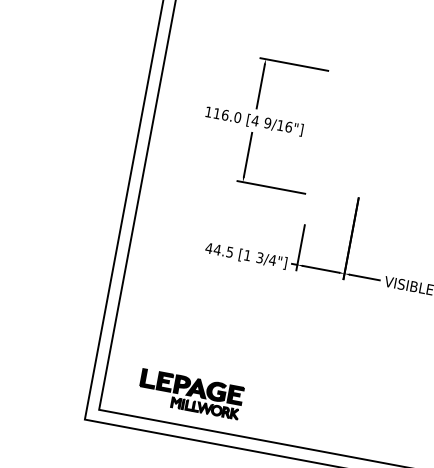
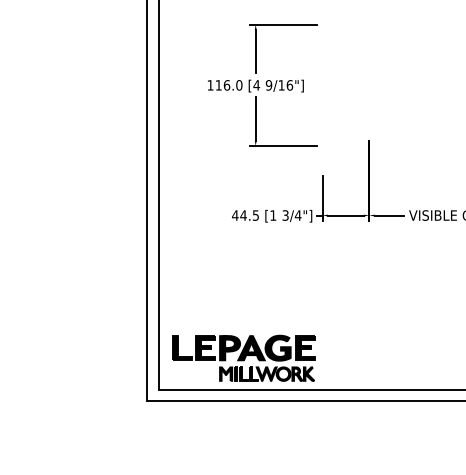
part: (190, 393) -> (243, 357), size x1.43

